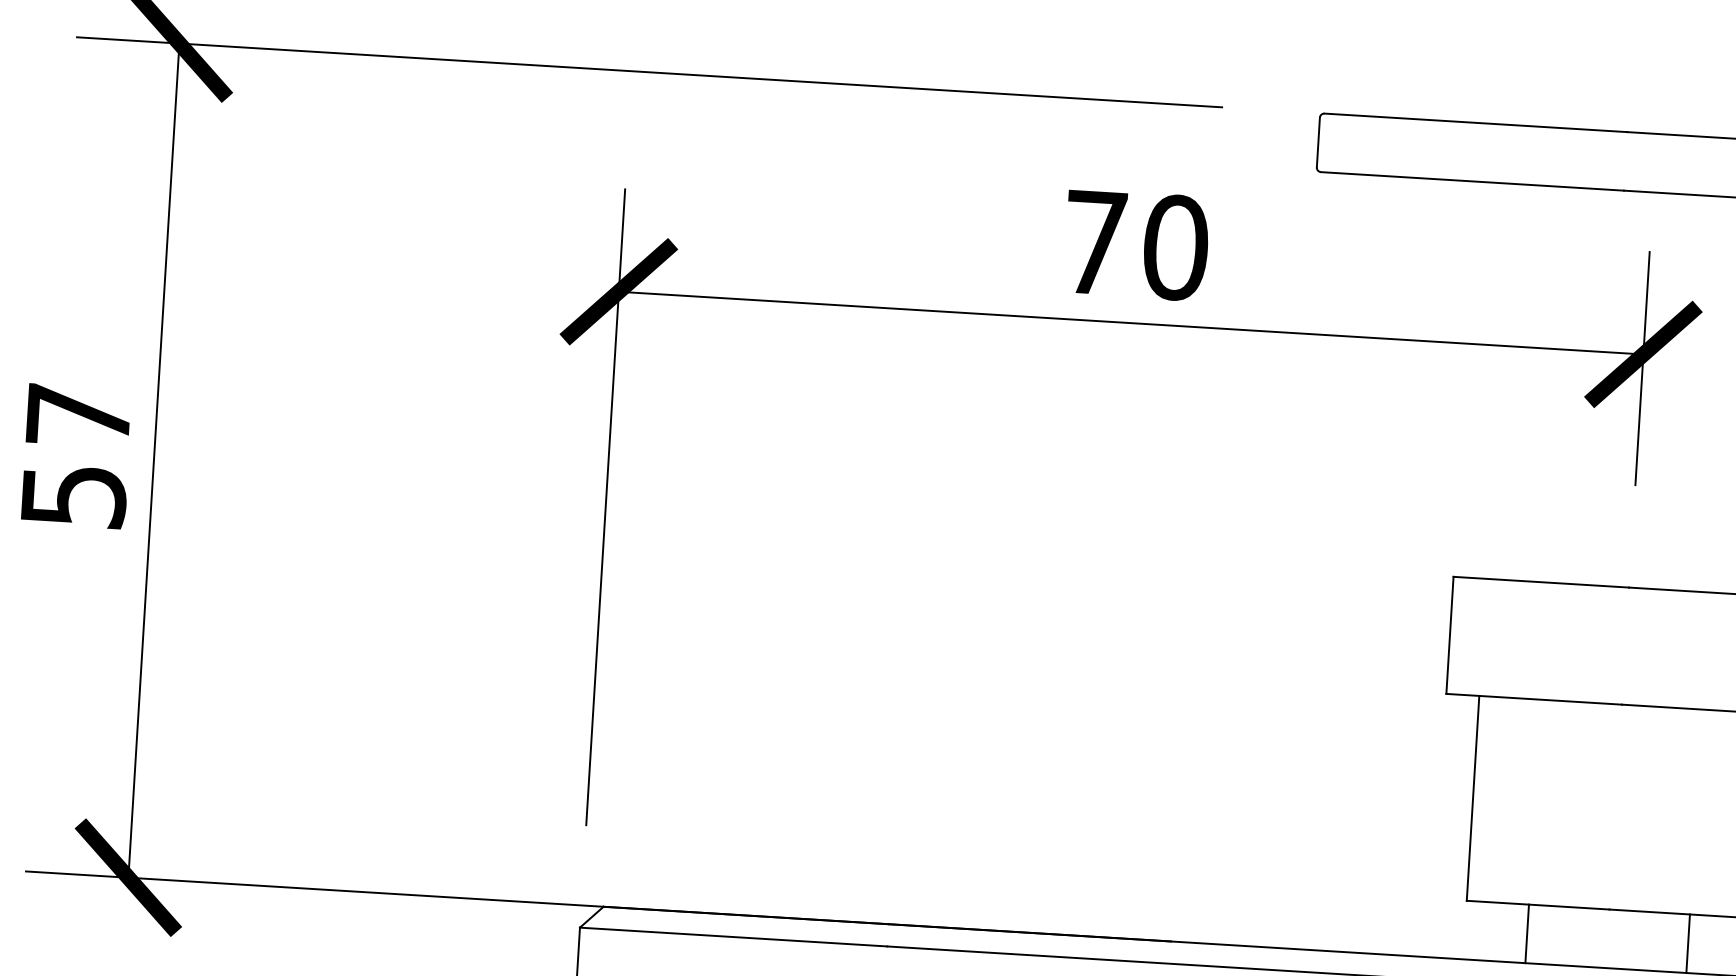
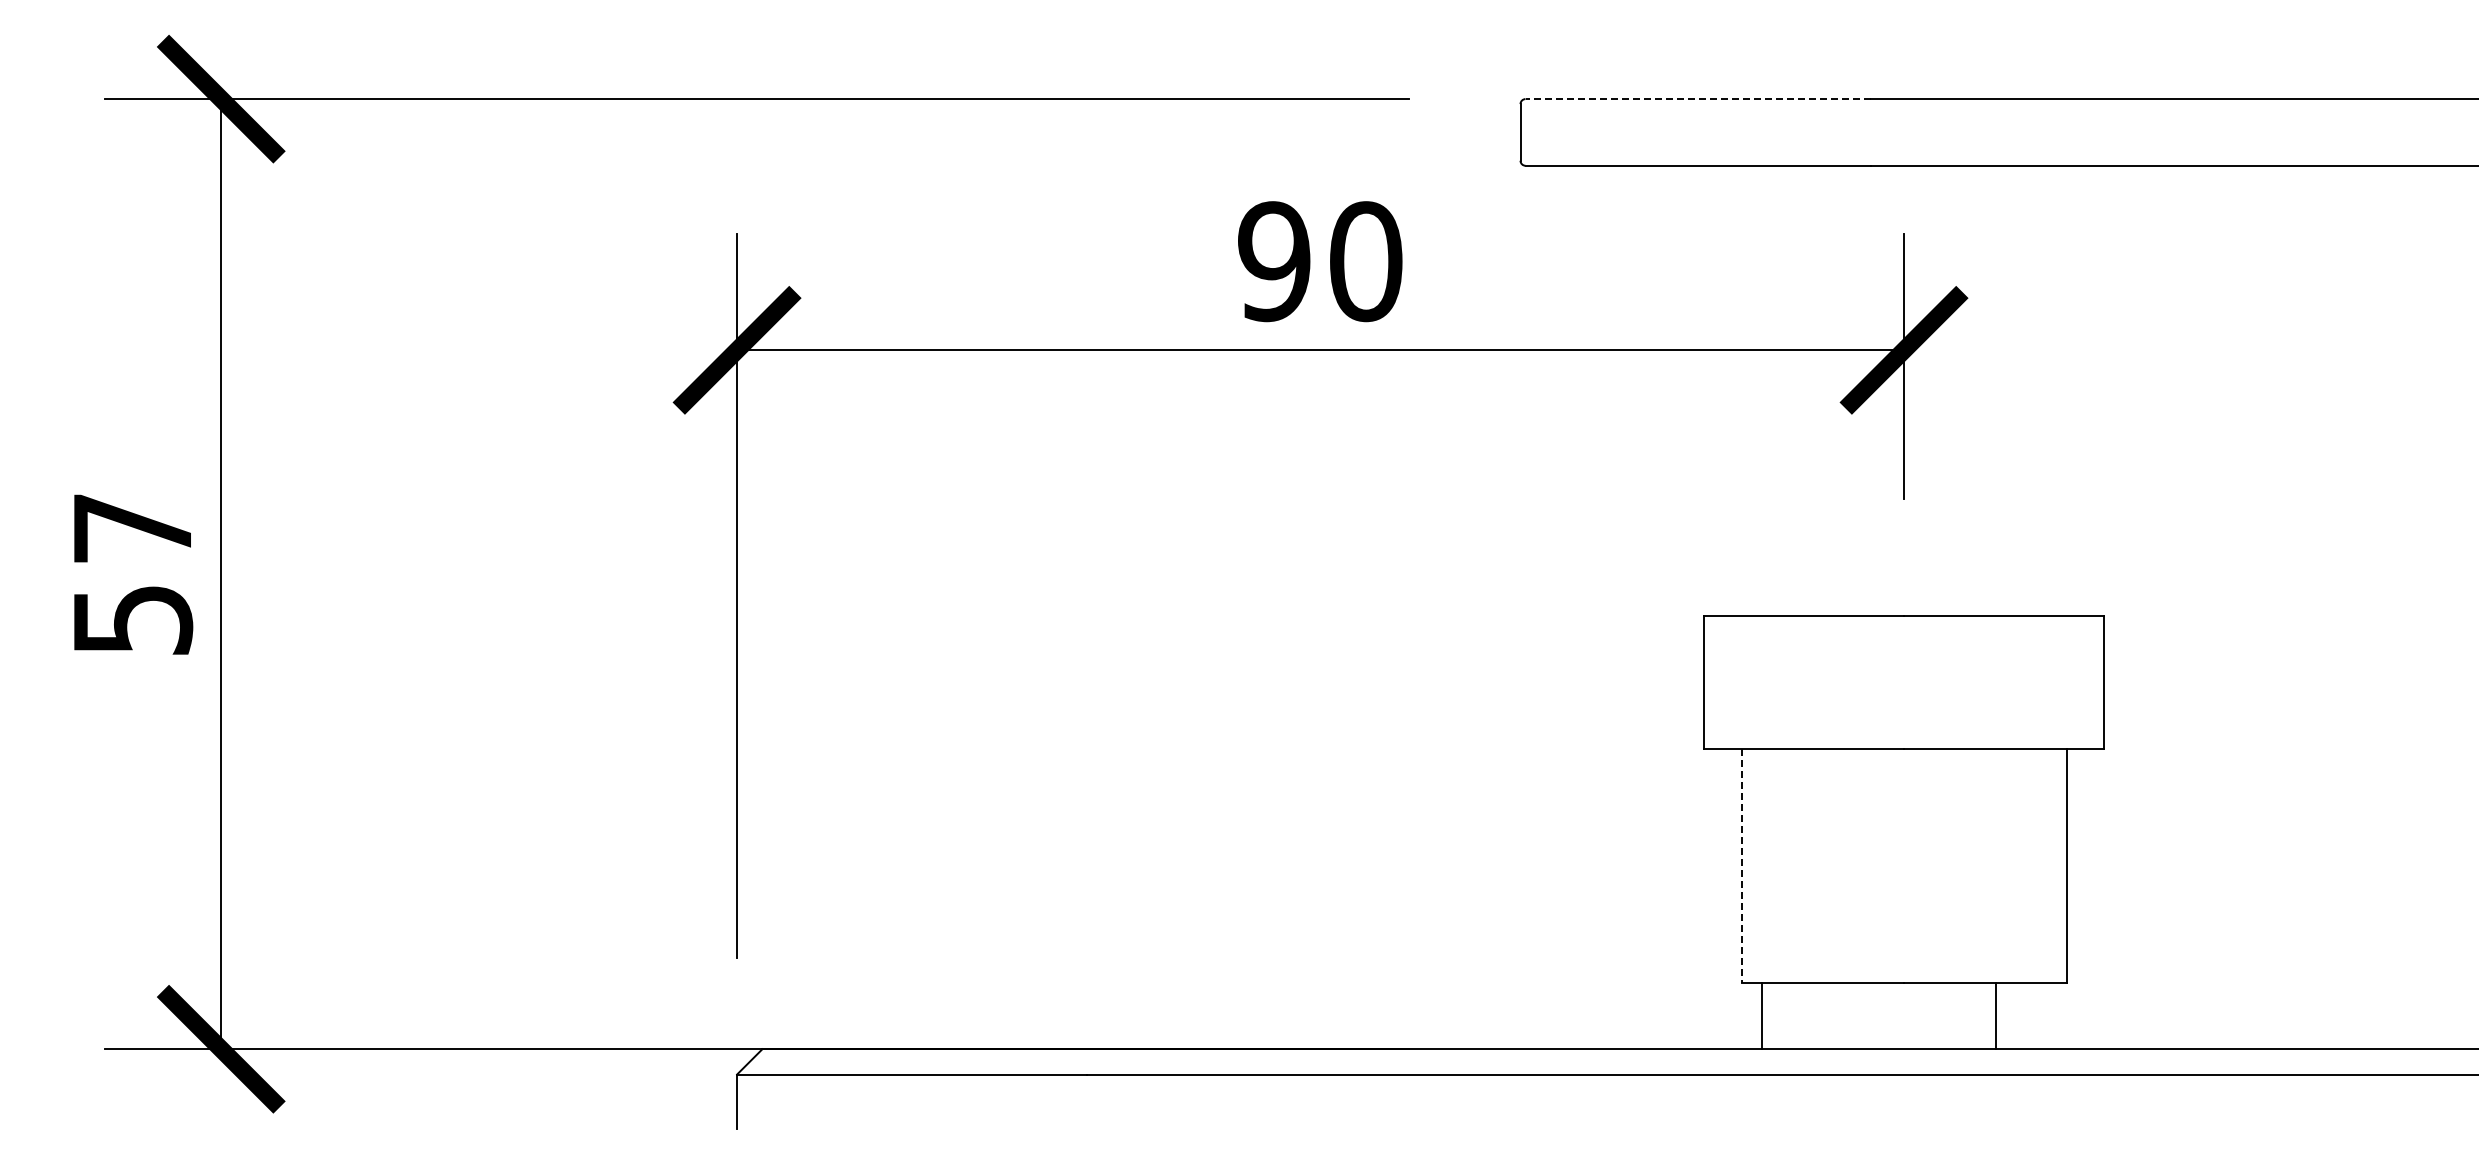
line: (1476, 123) -> (1698, 99), solid -> dashed
text: (1095, 242) -> (1274, 261), 70 -> 90
line: (1473, 798) -> (1741, 865), solid -> dashed
line: (1527, 933) -> (1762, 1015), moved

